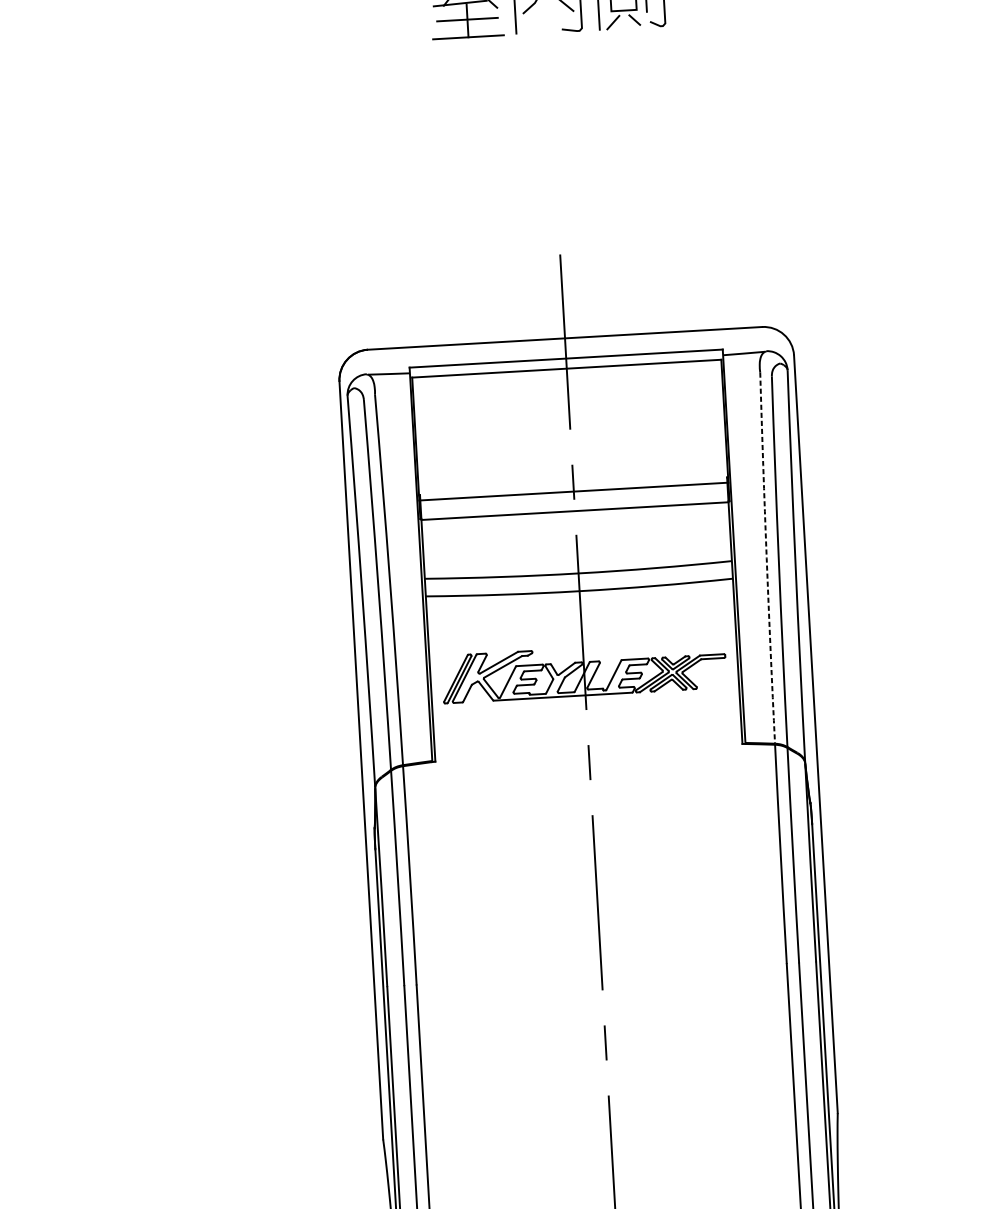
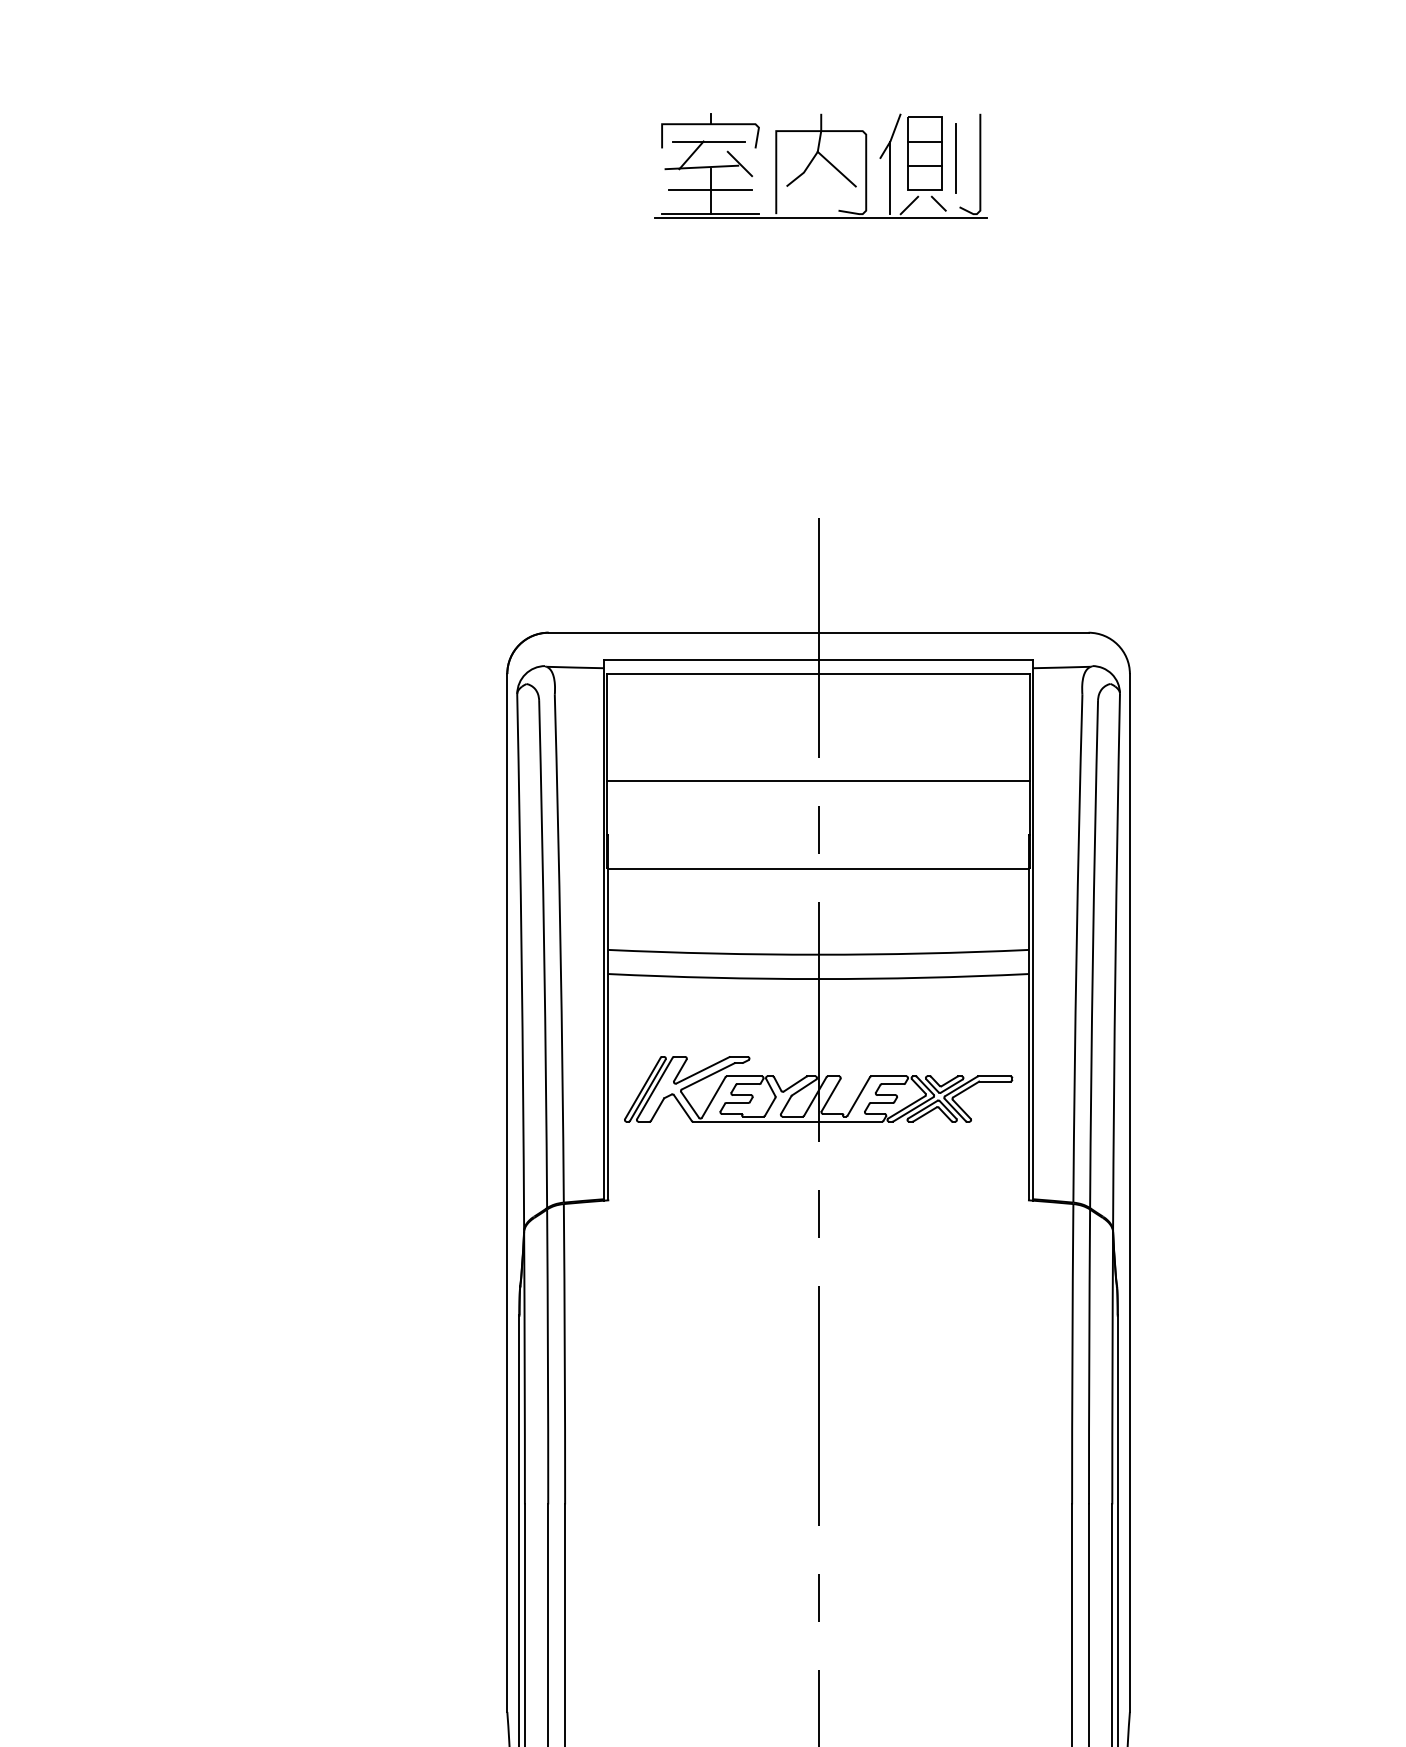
line: (549, 35) -> (821, 217), added
line: (573, 491) -> (818, 780), moved
arc: (766, 558) -> (1076, 948), dashed -> solid

